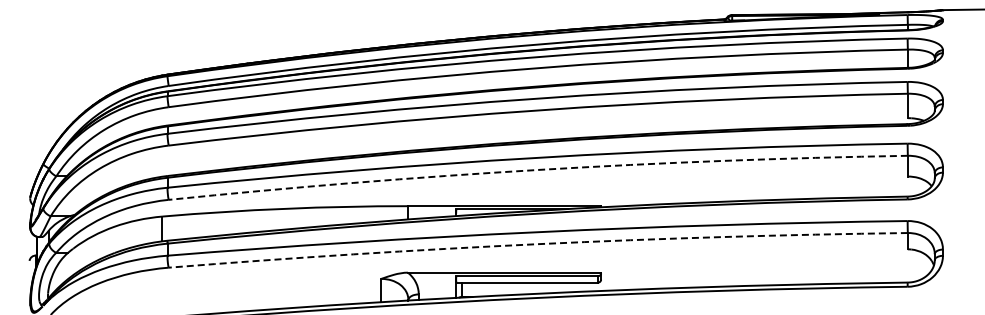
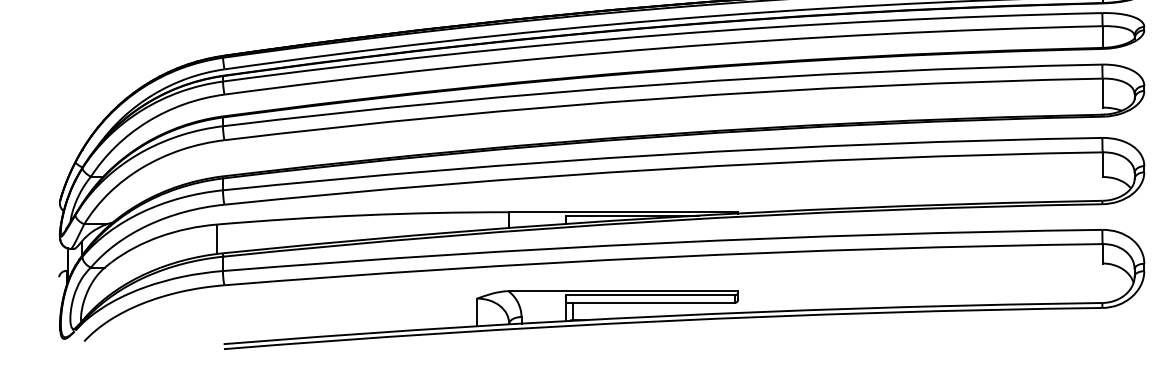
arc: (537, 169) -> (662, 168), dashed -> solid
arc: (537, 244) -> (662, 257), dashed -> solid

